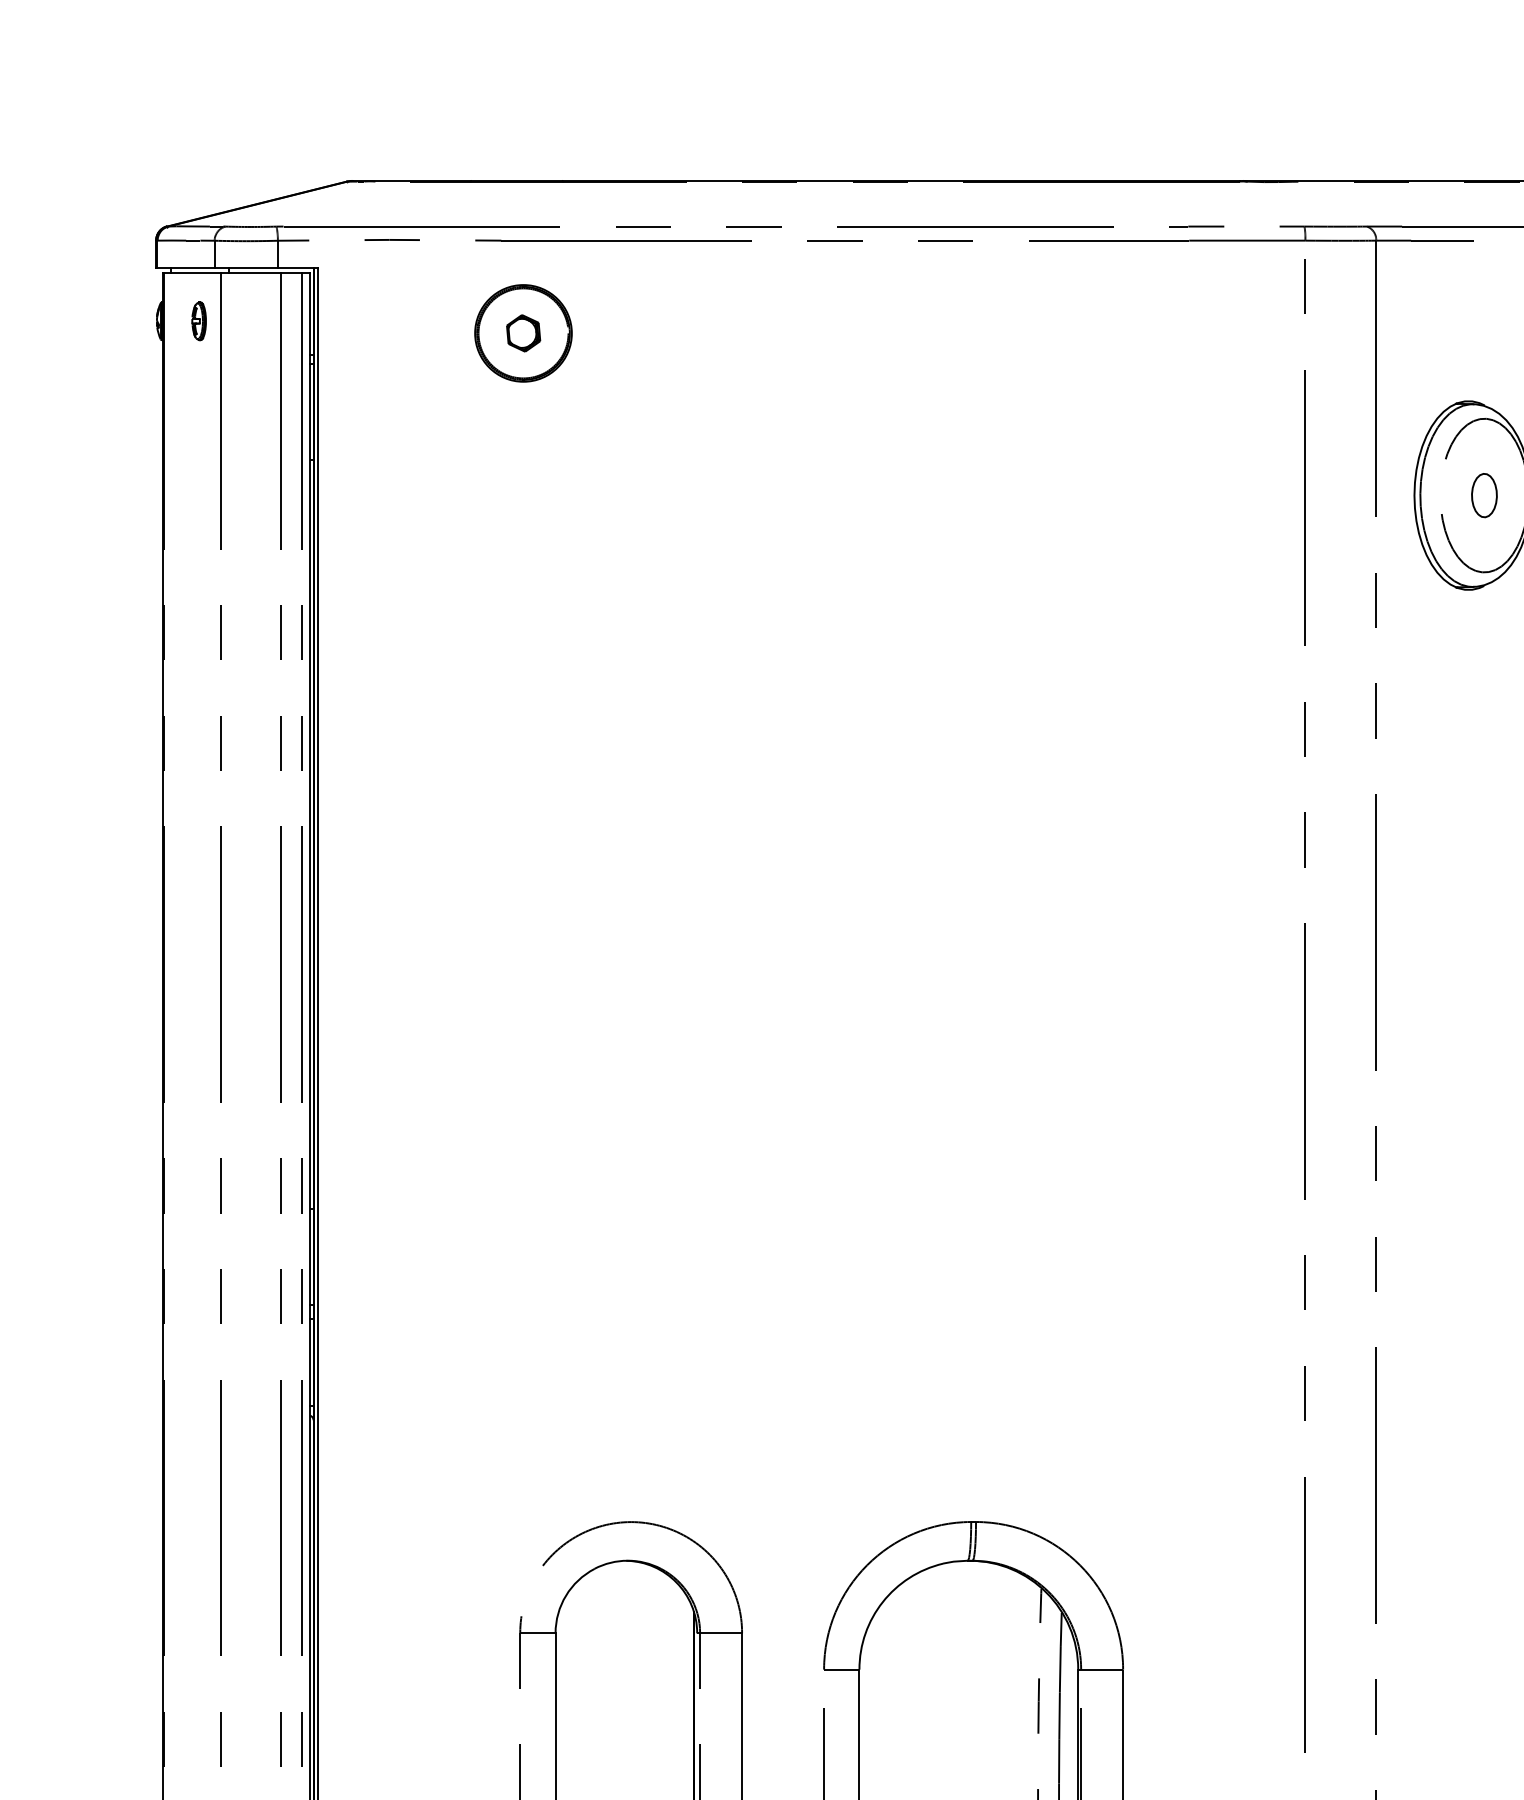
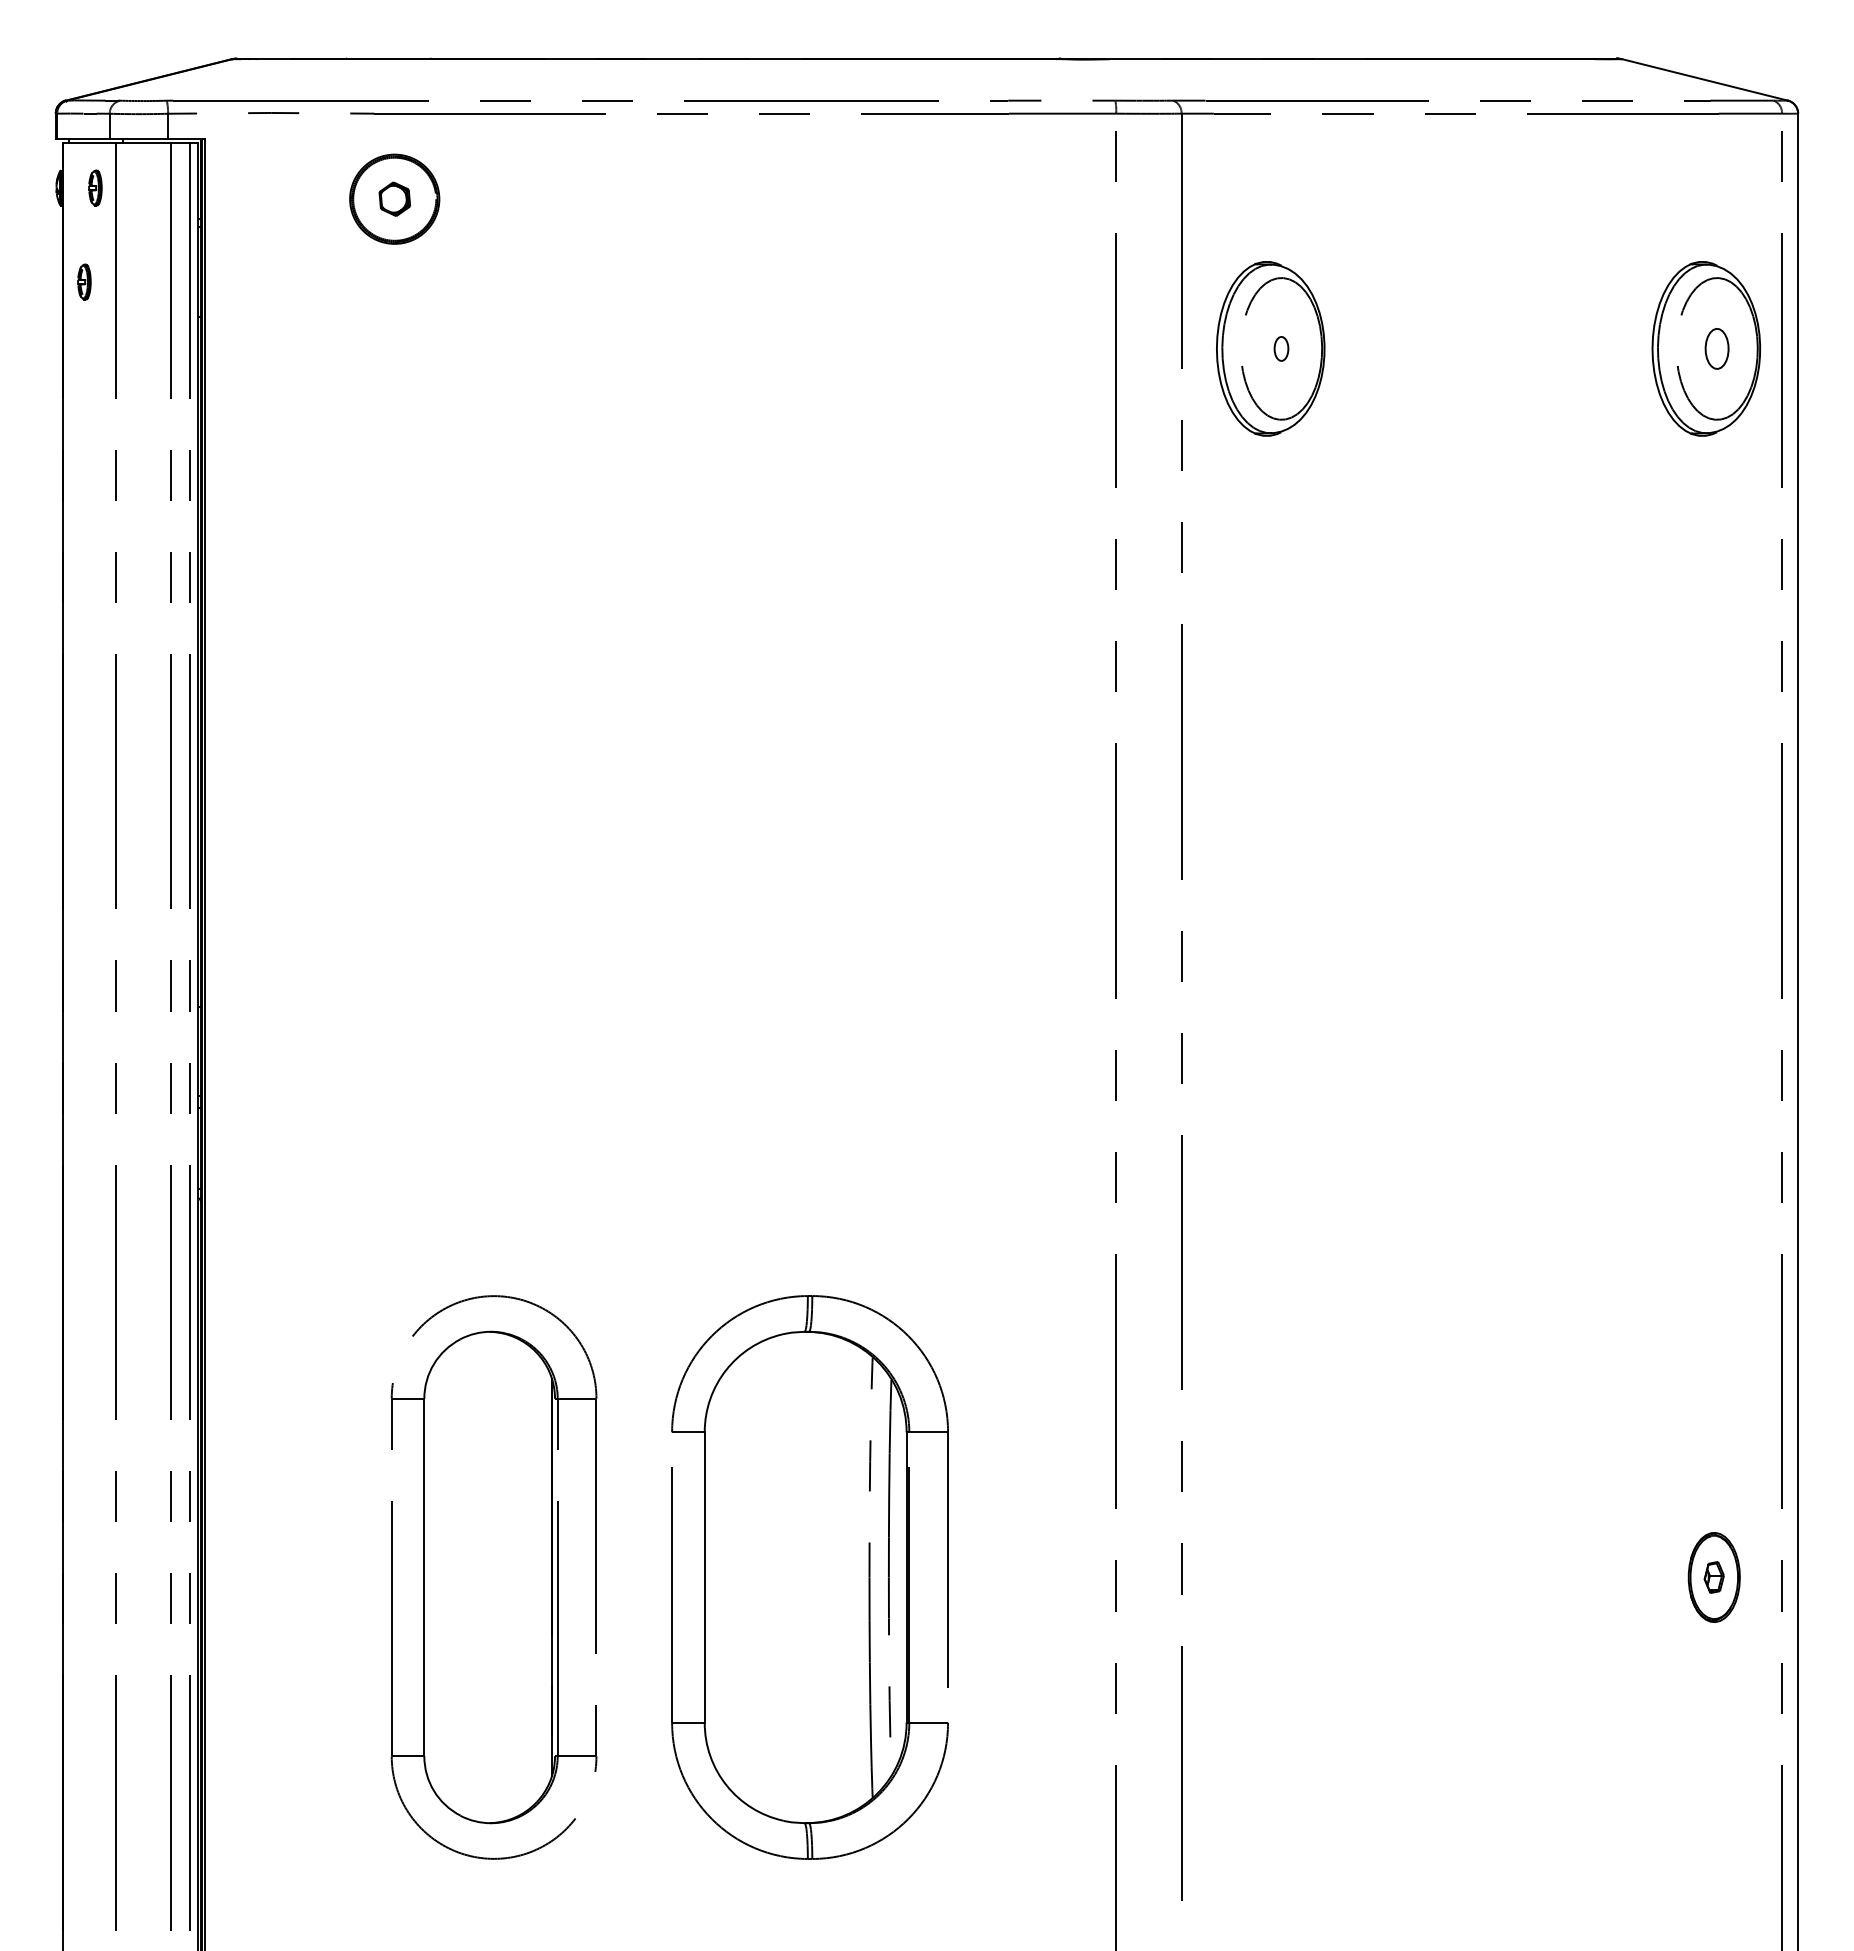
part: (187, 422) -> (84, 281), added
part: (1484, 495) -> (1281, 348), size x0.6

